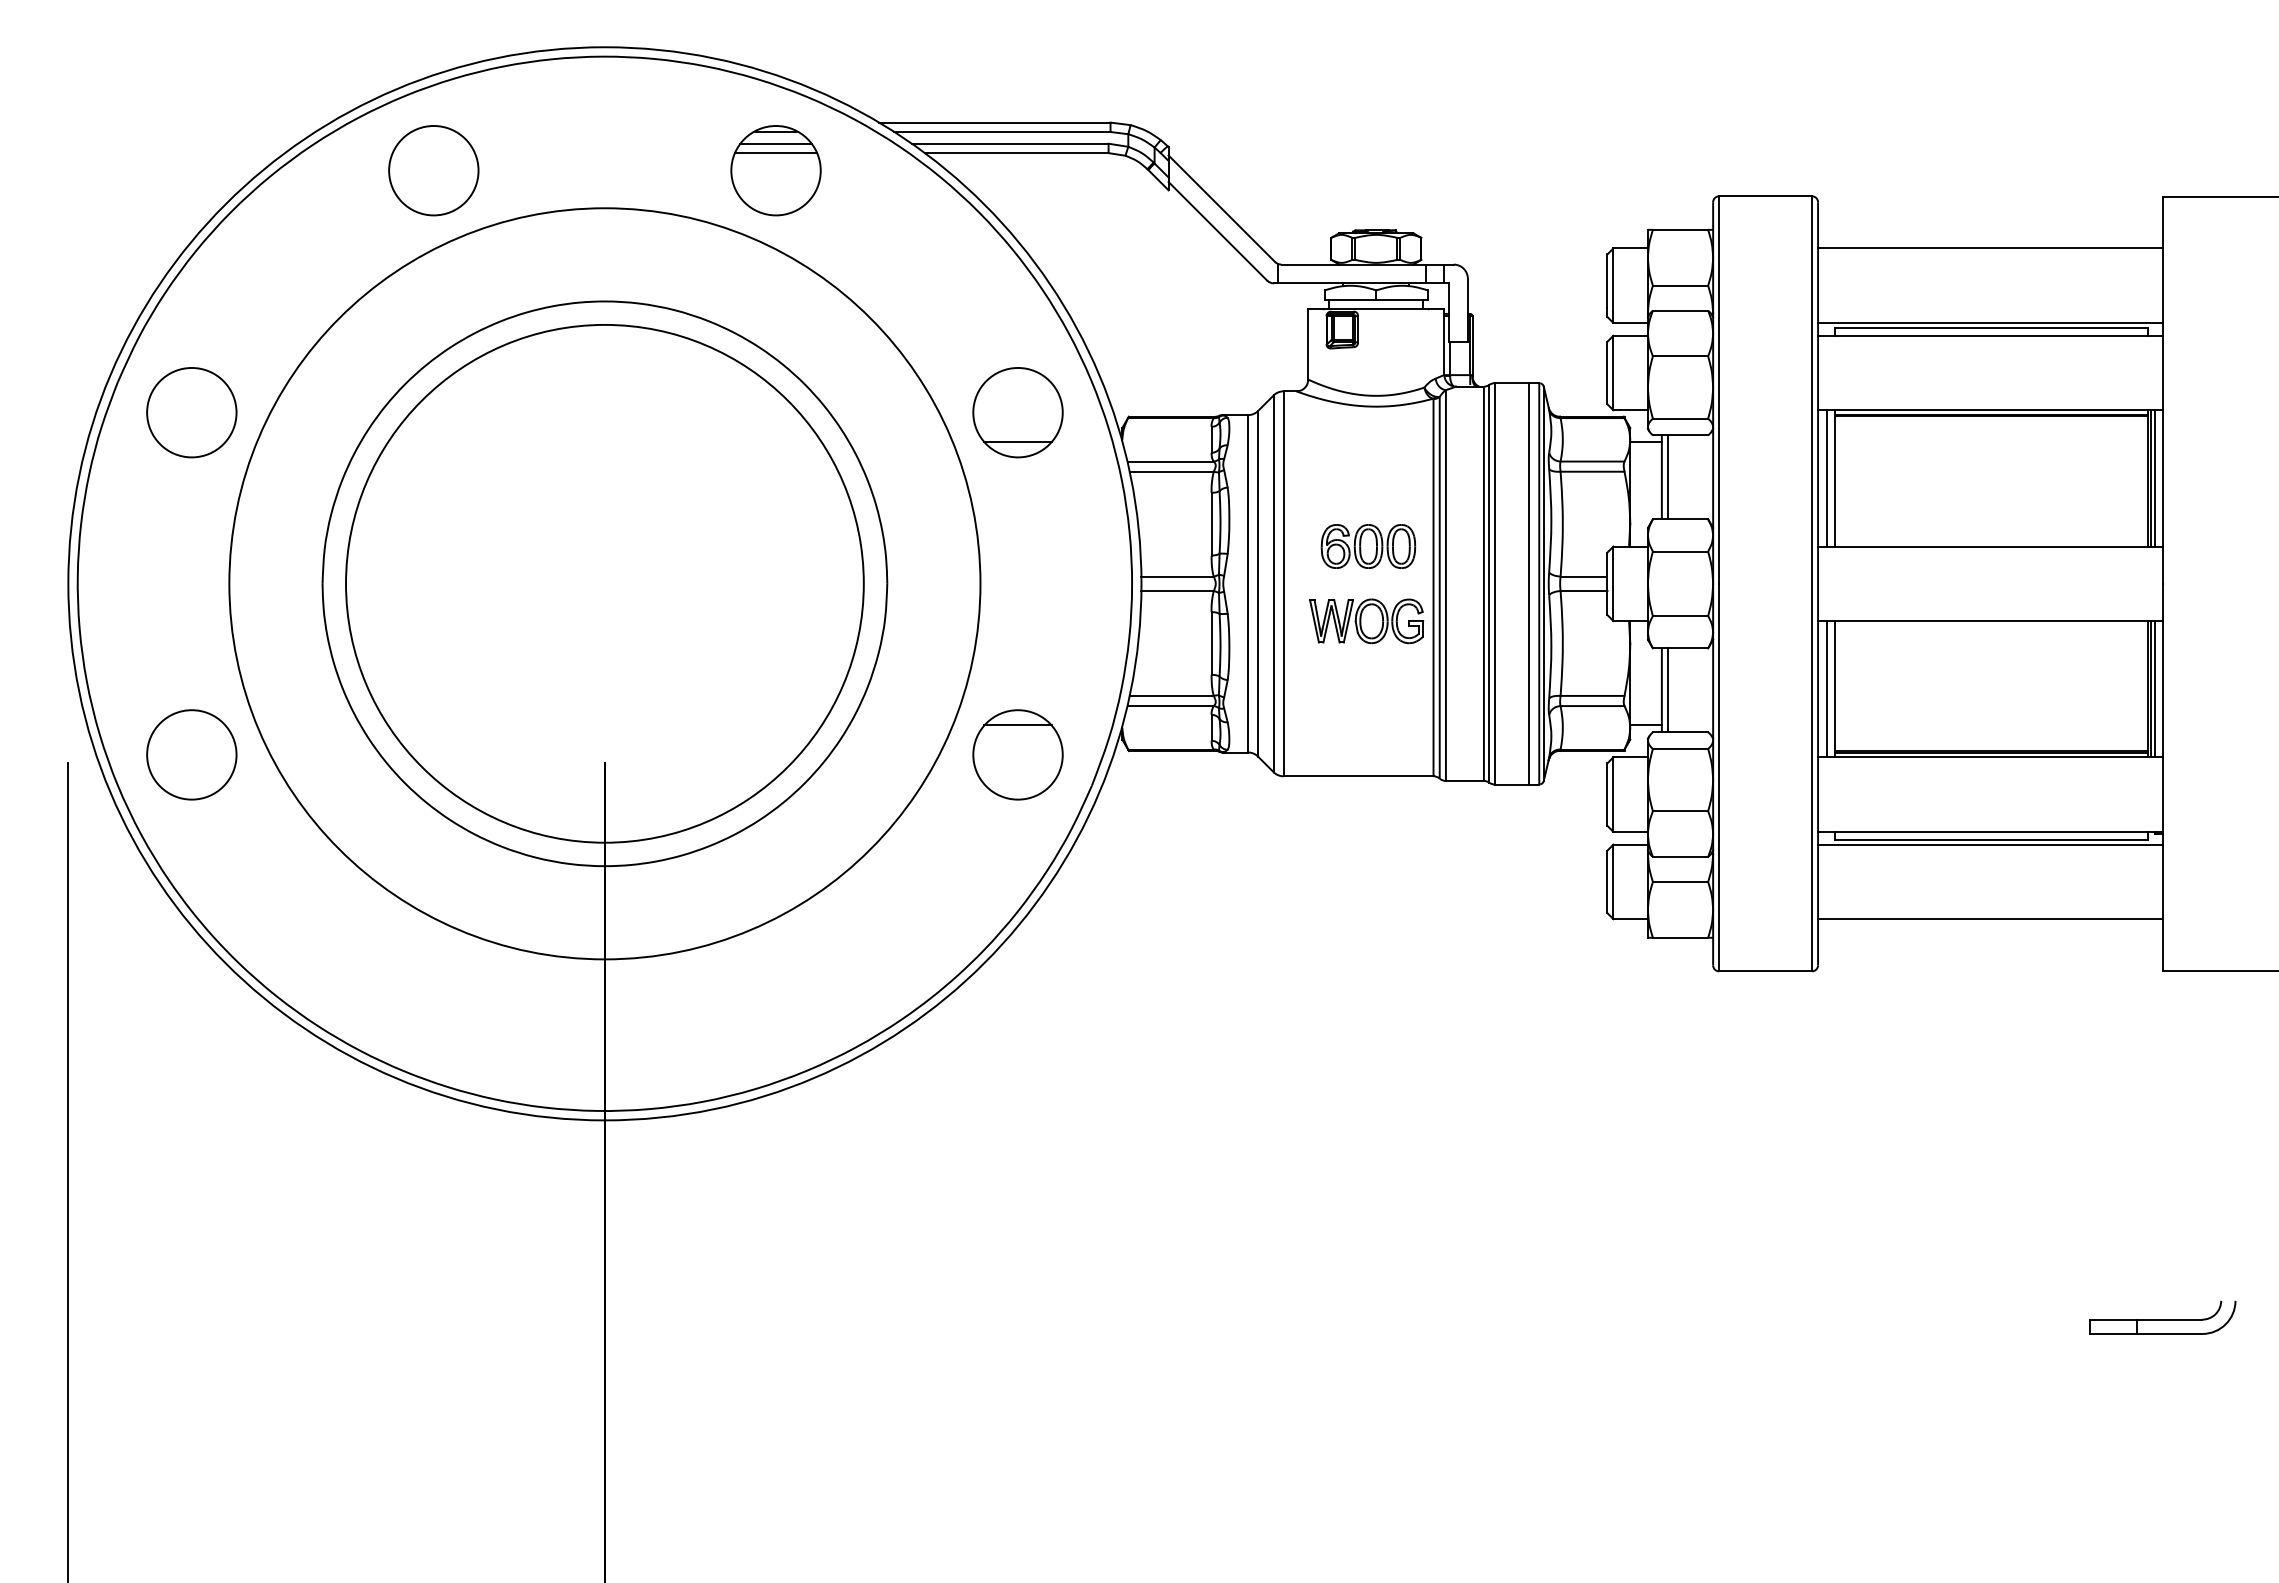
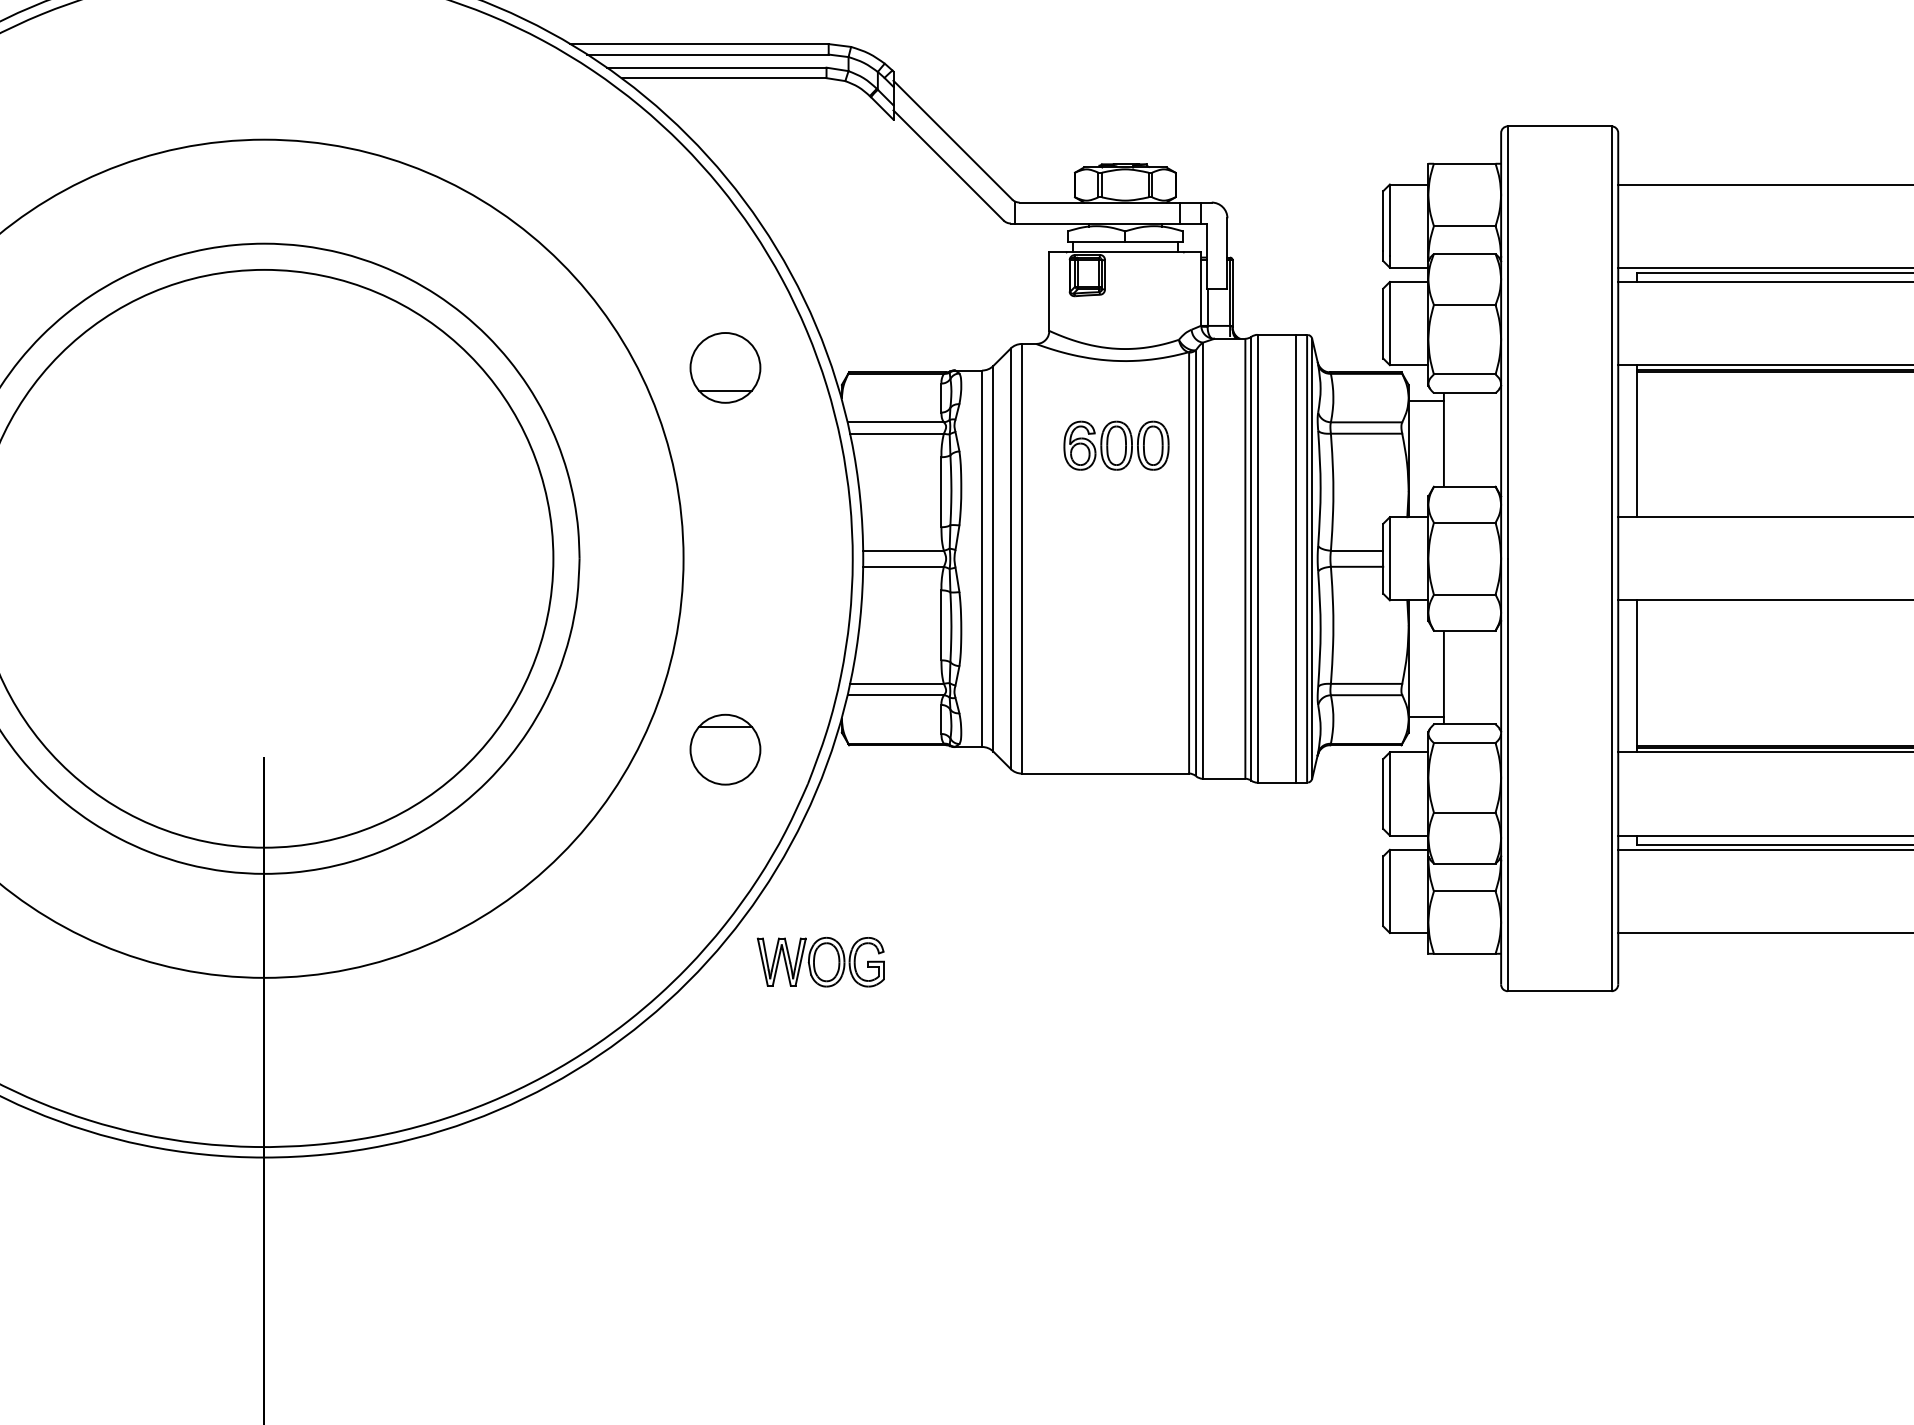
circle: (433, 170) -> (73, 97), removed
part: (775, 170) -> (454, 97), removed
part: (1017, 412) -> (724, 367), size x0.7
line: (1667, 477) -> (1450, 440), removed
line: (1827, 478) -> (1628, 441), removed
part: (1368, 546) -> (1116, 445), moved
part: (1366, 621) -> (820, 962), moved
line: (1827, 689) -> (1628, 676), removed
line: (1667, 690) -> (1450, 677), removed
part: (1017, 754) -> (724, 749), size x0.7

